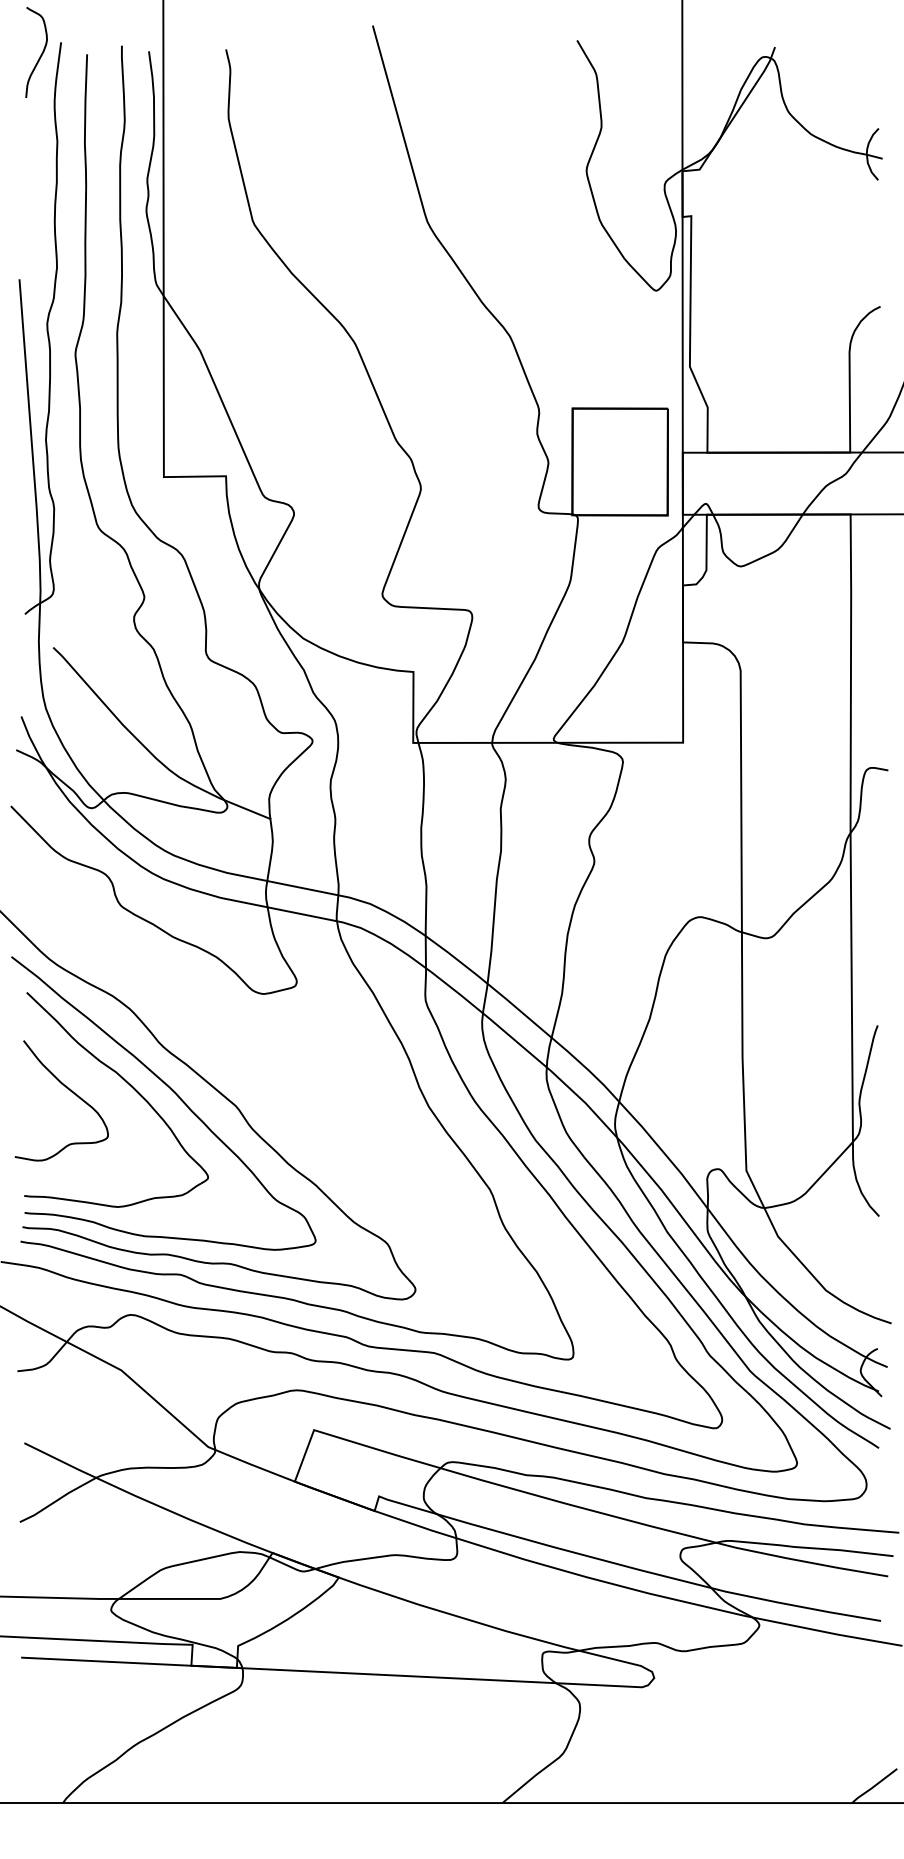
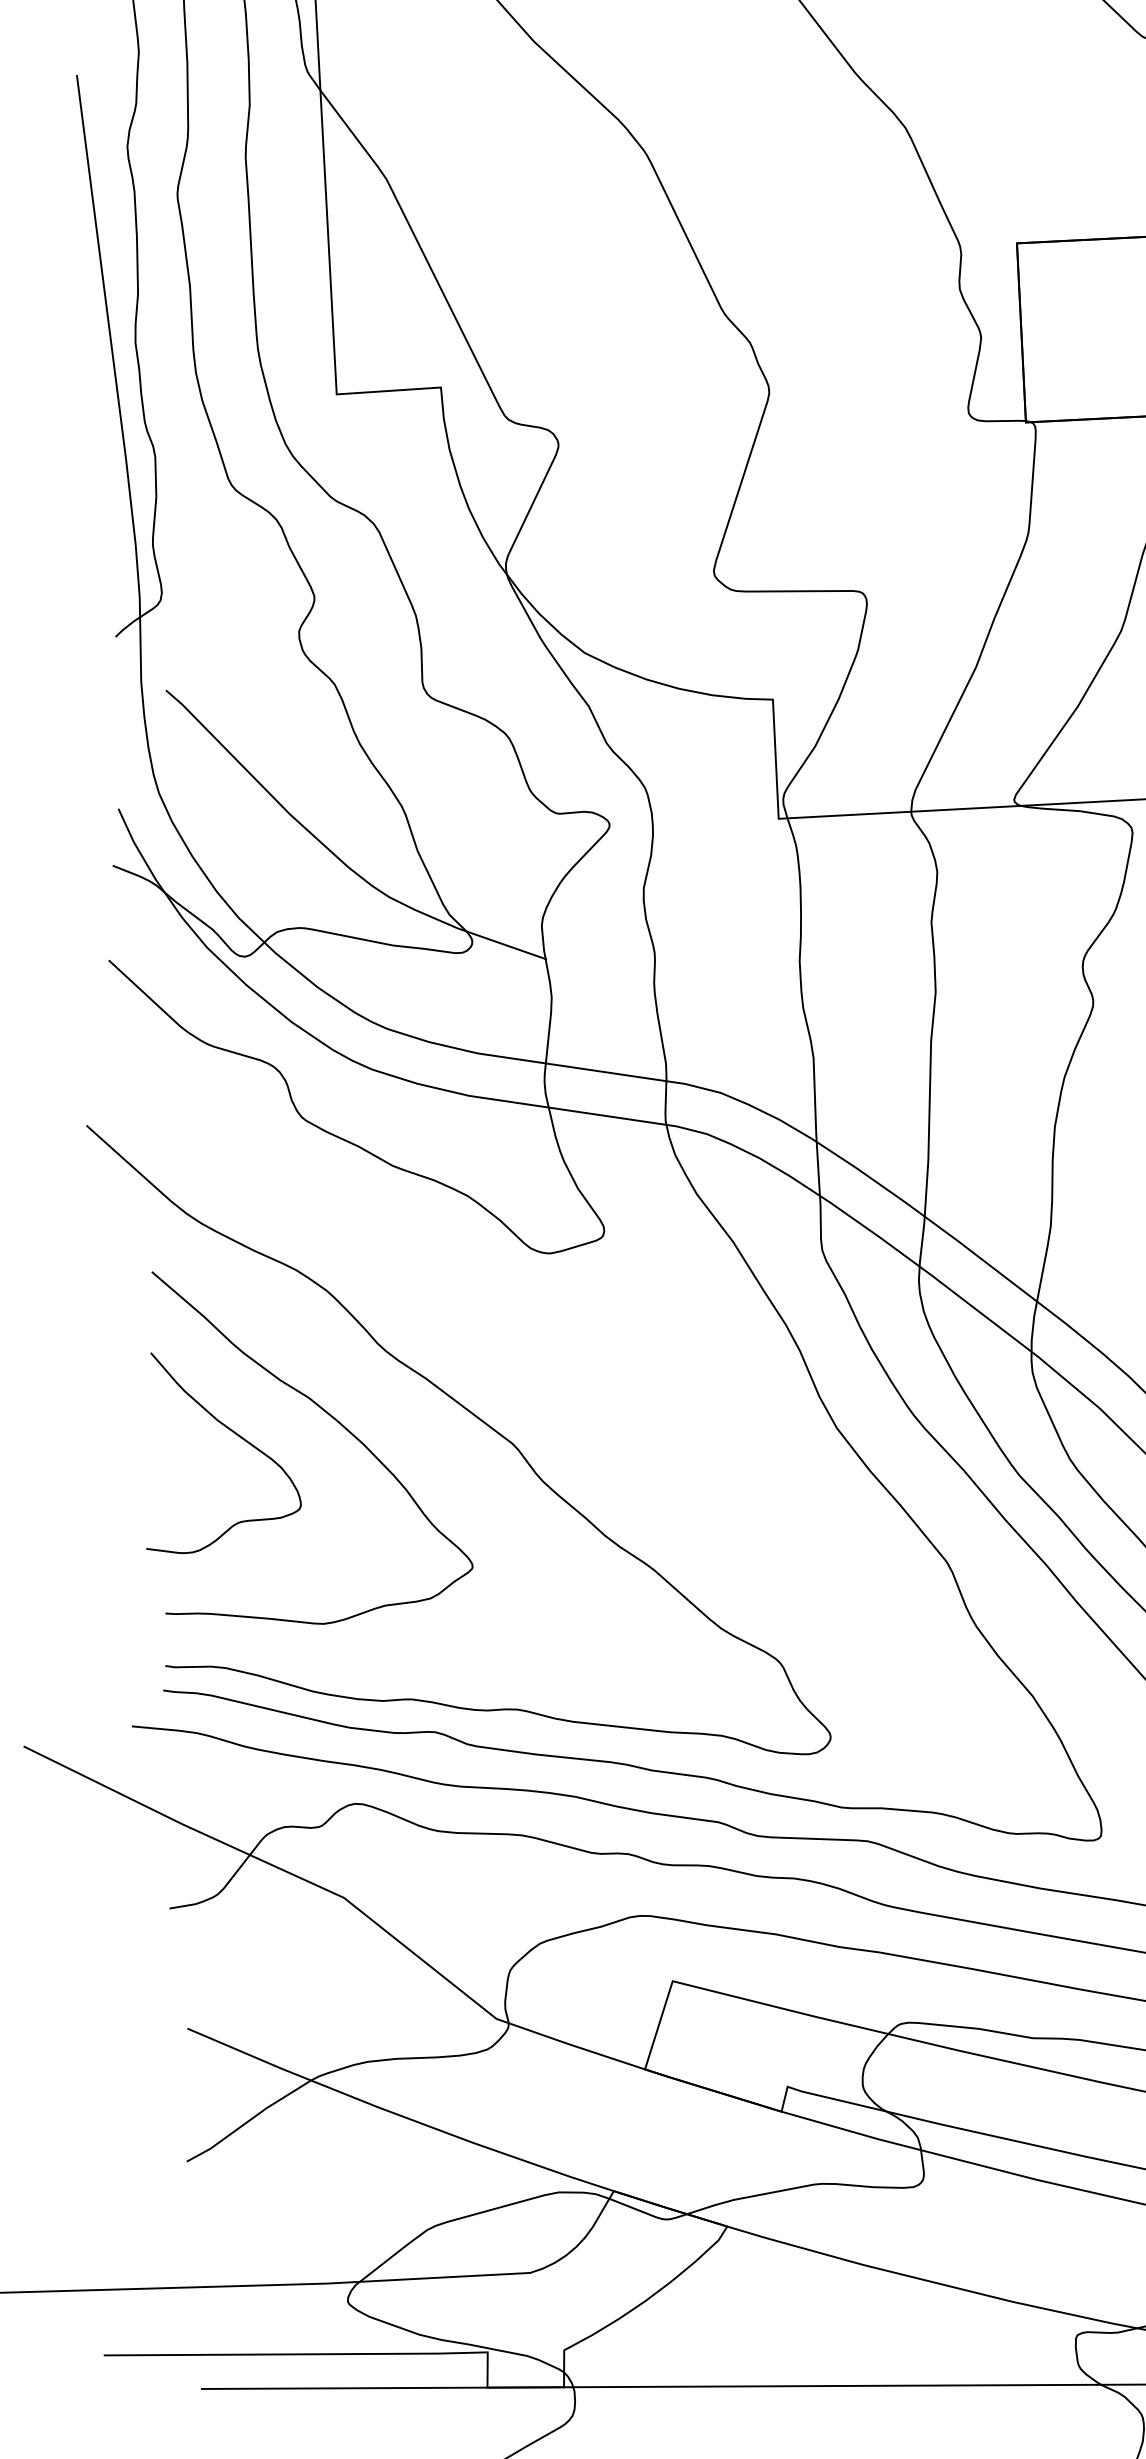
curve: (173, 1092) -> (406, 1426), removed

